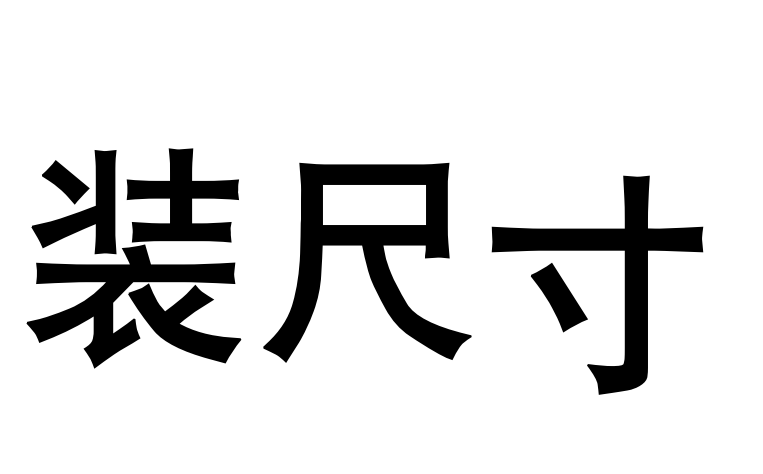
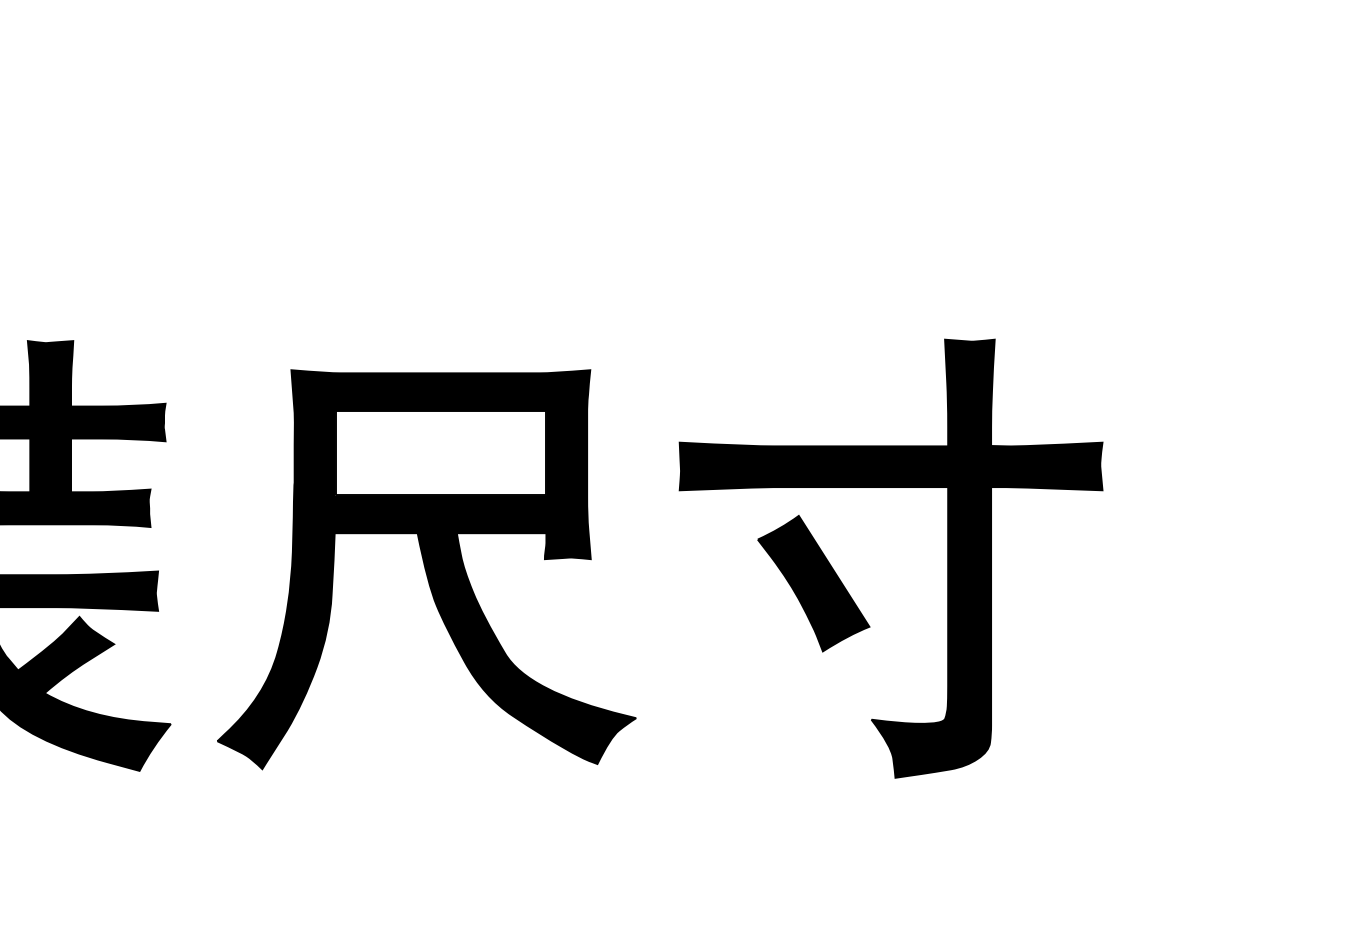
part: (576, 300) -> (848, 589), moved

